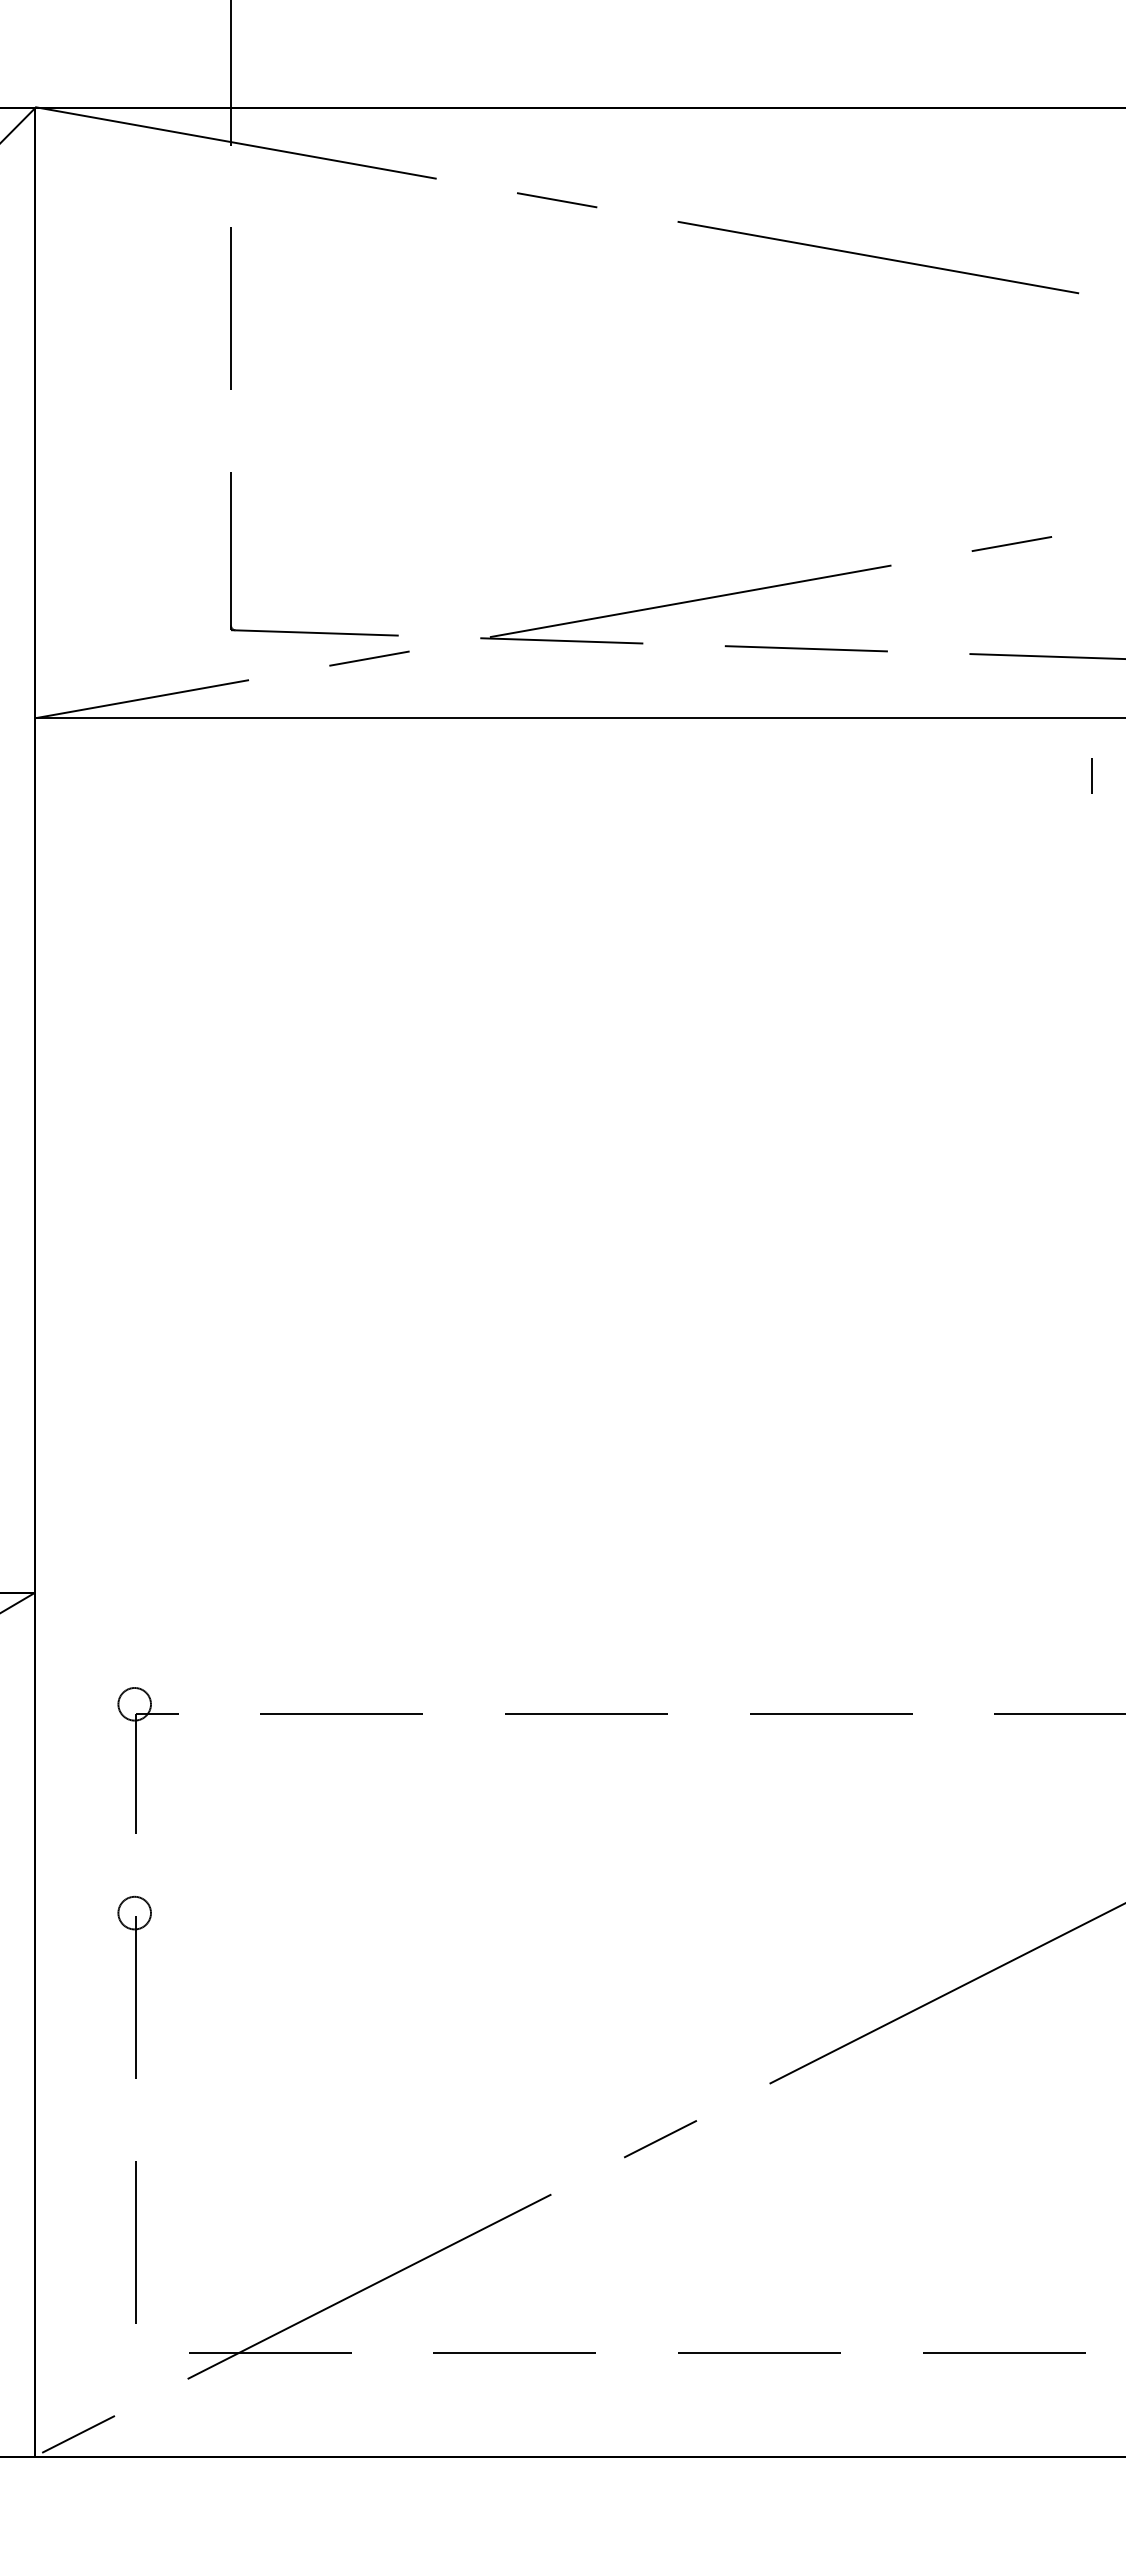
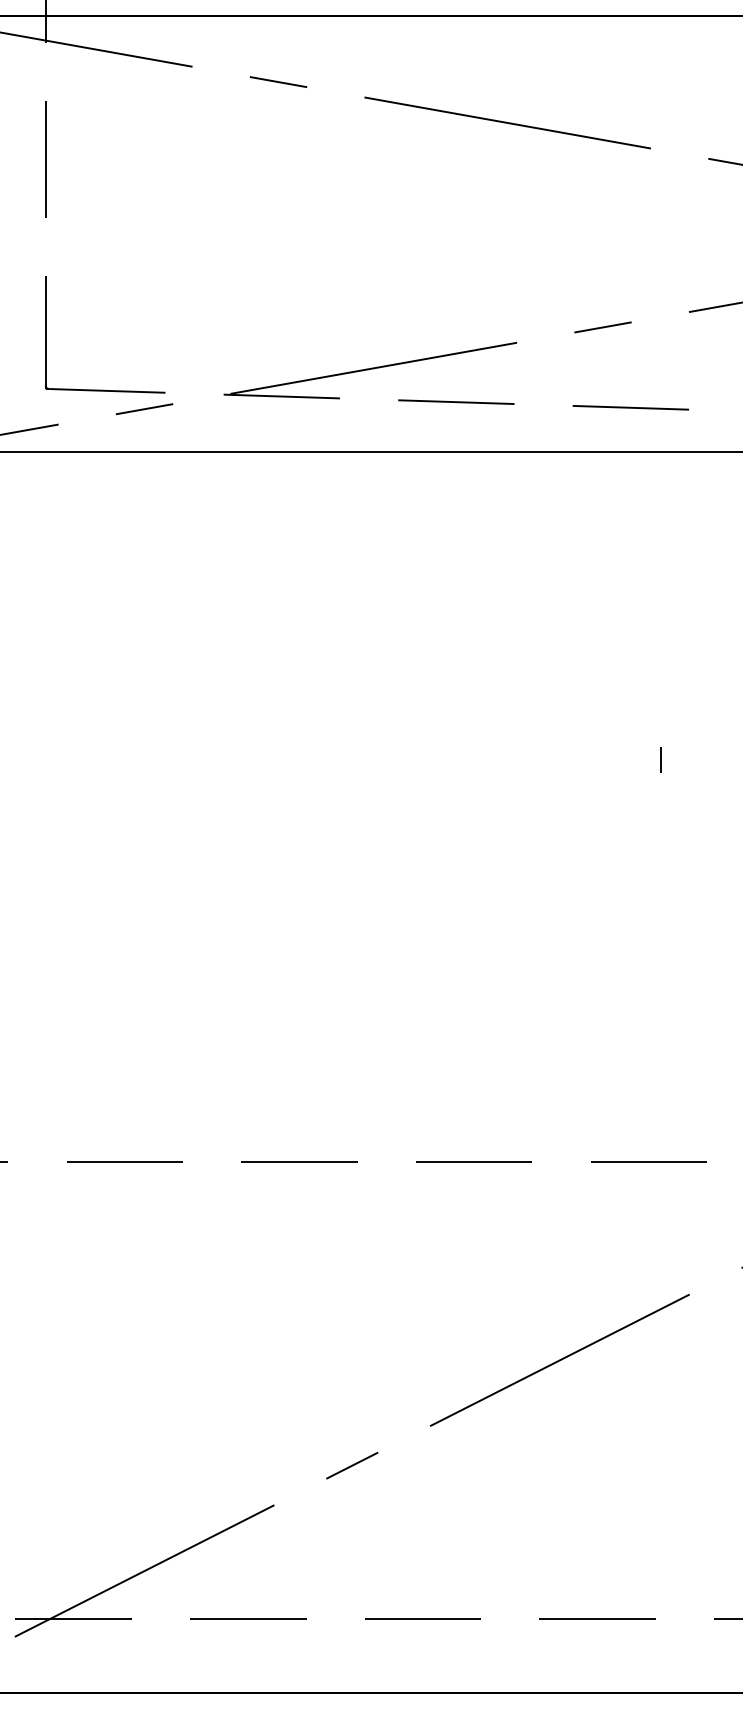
line: (1091, 775) -> (659, 759), moved

